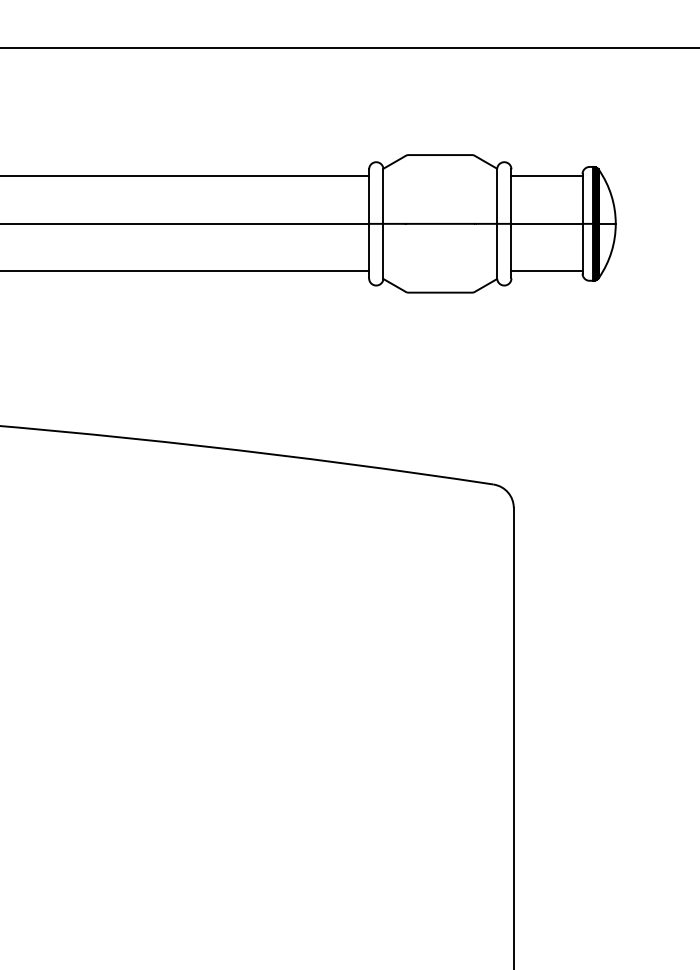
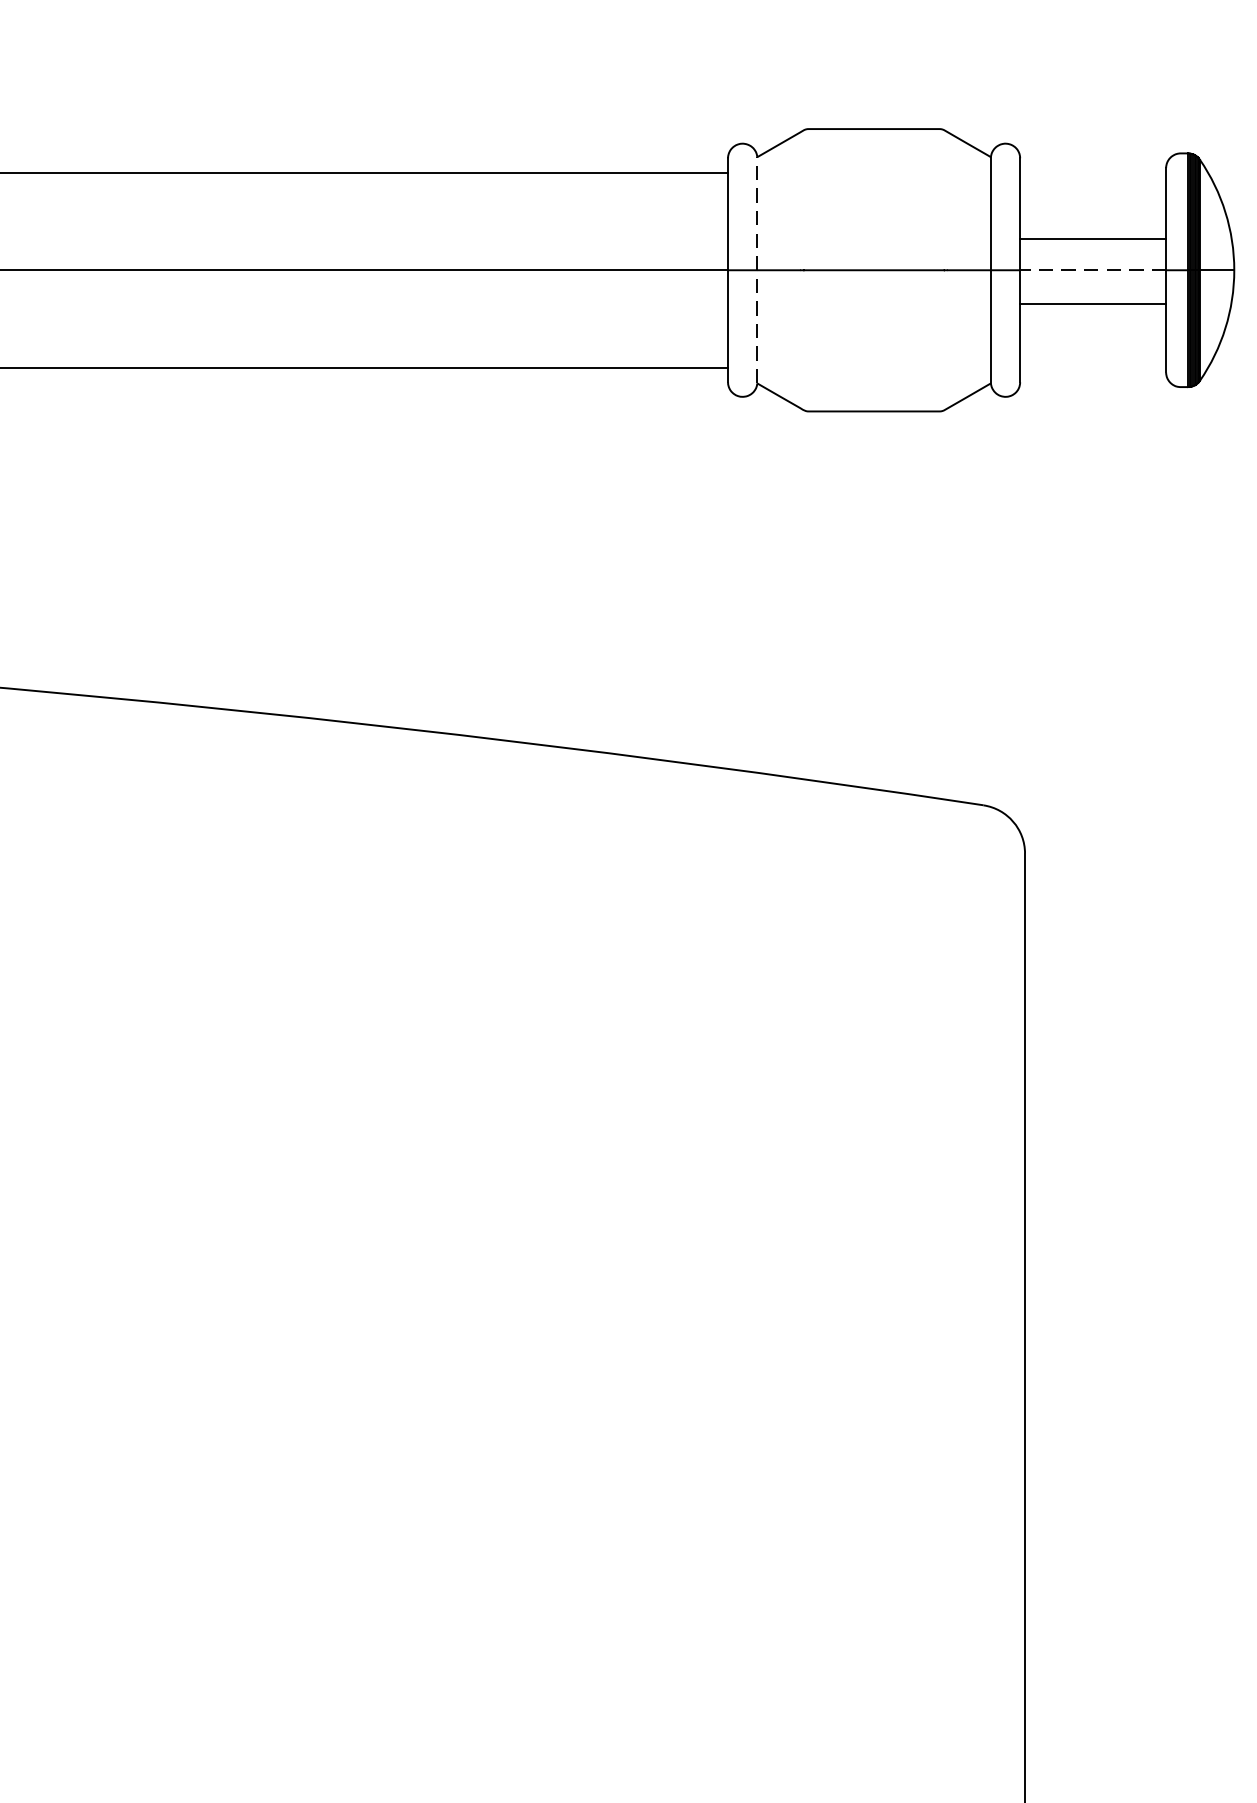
line: (546, 176) -> (1092, 238), moved
line: (383, 223) -> (757, 269), solid -> dashed
line: (547, 223) -> (1094, 269), solid -> dashed
line: (546, 271) -> (1092, 304), moved

